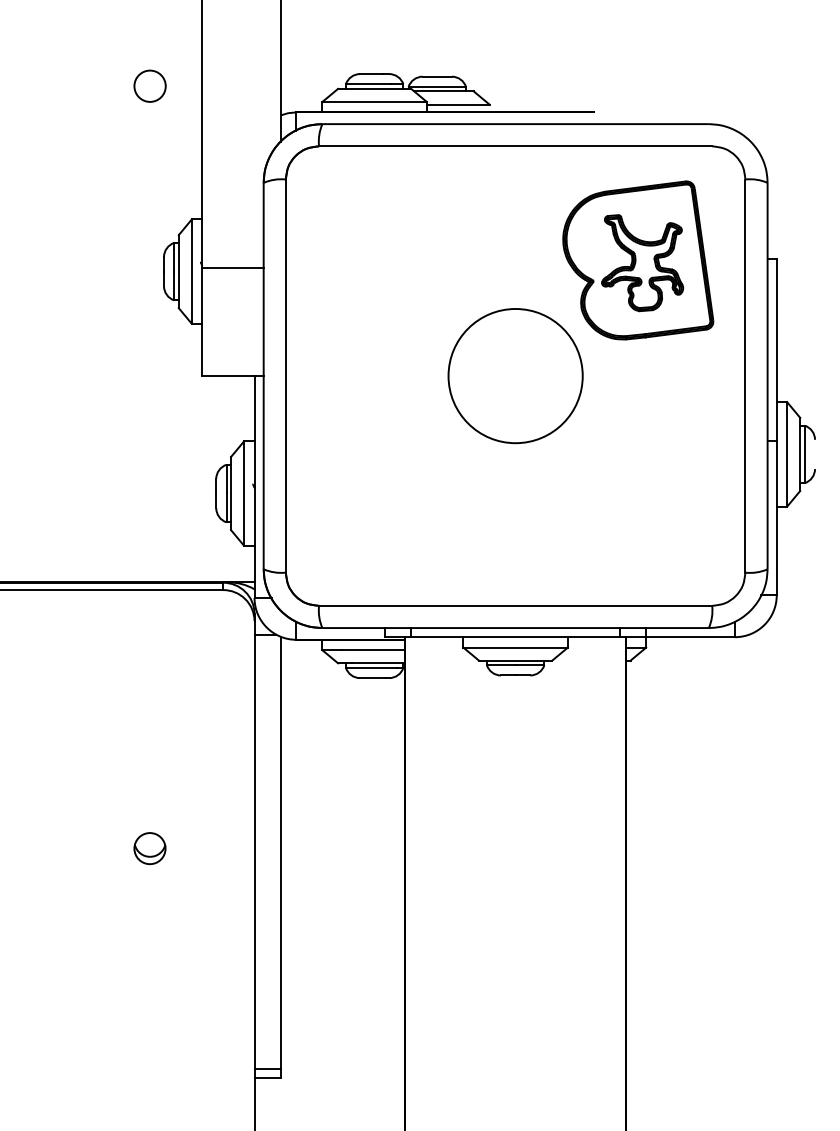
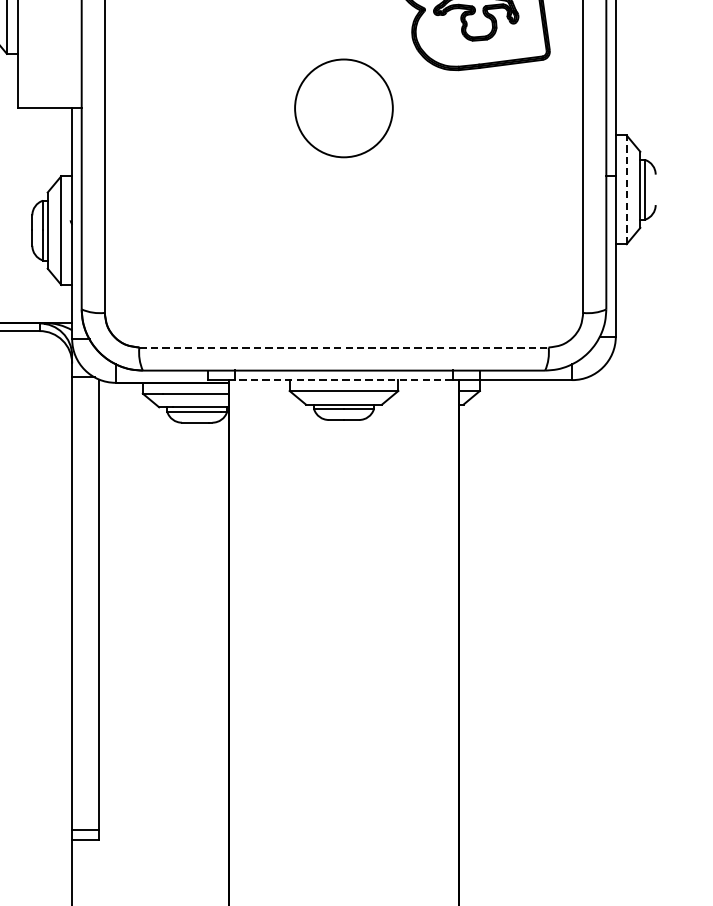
circle: (515, 376) -> (343, 108), size x0.7
line: (787, 453) -> (627, 188), solid -> dashed
line: (515, 605) -> (343, 347), solid -> dashed
line: (515, 637) -> (343, 380), solid -> dashed

